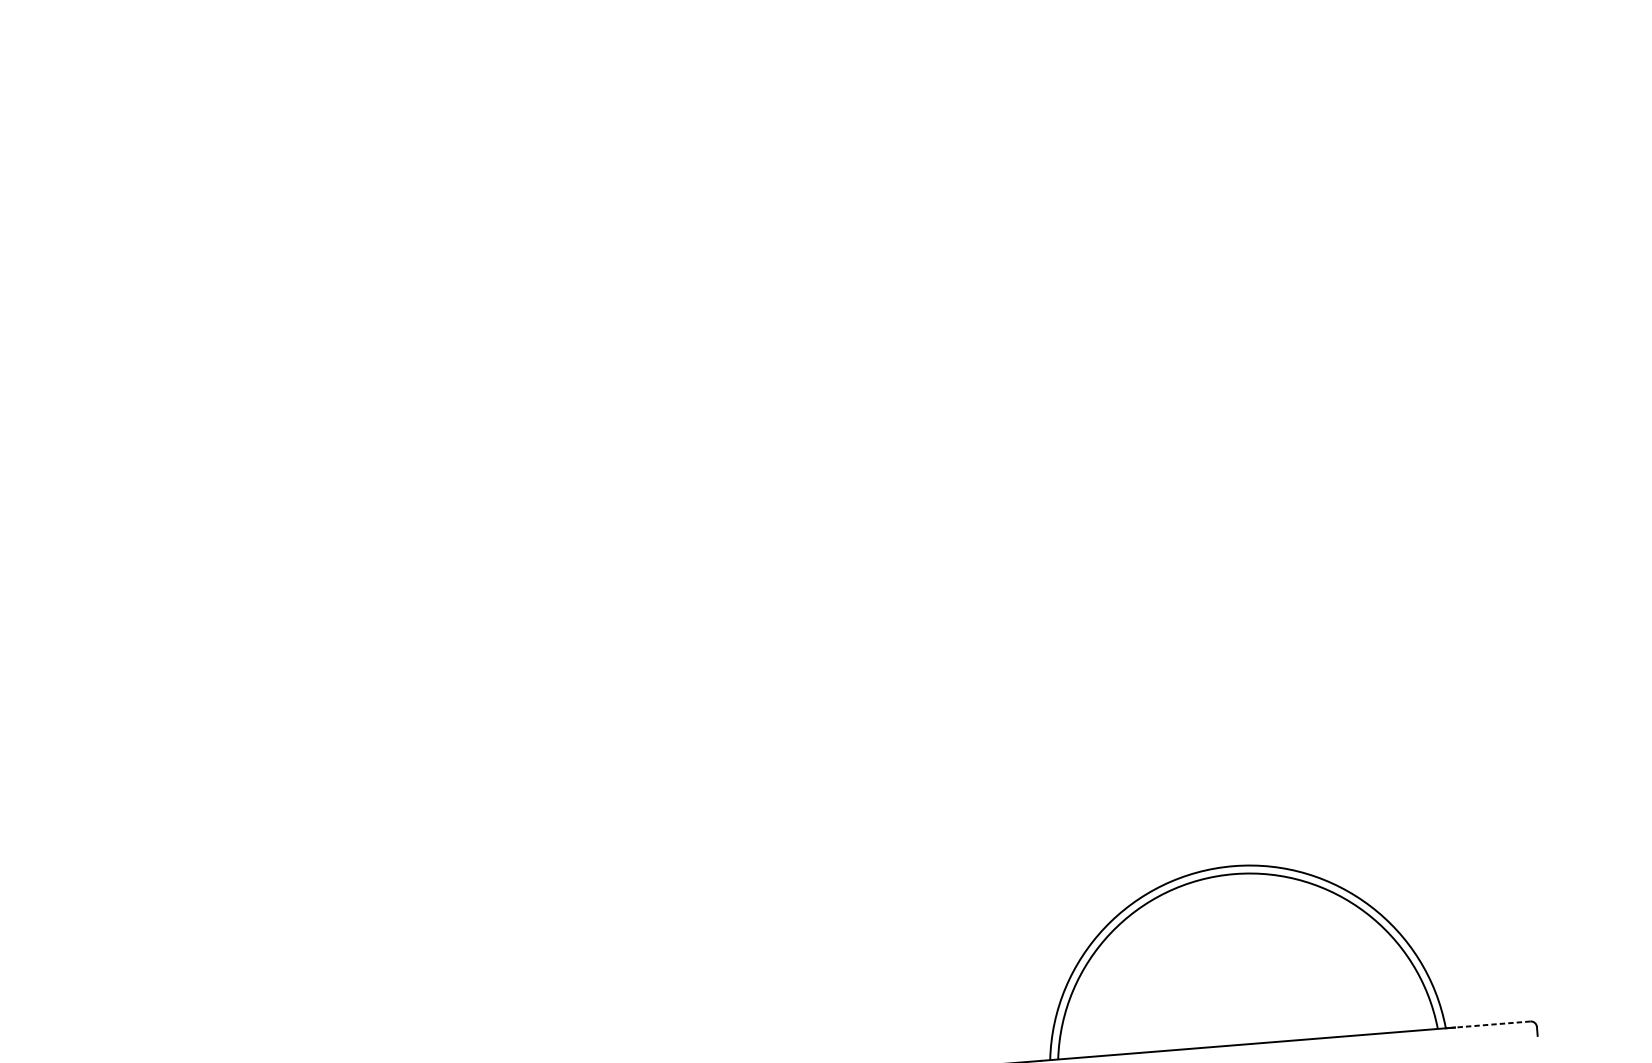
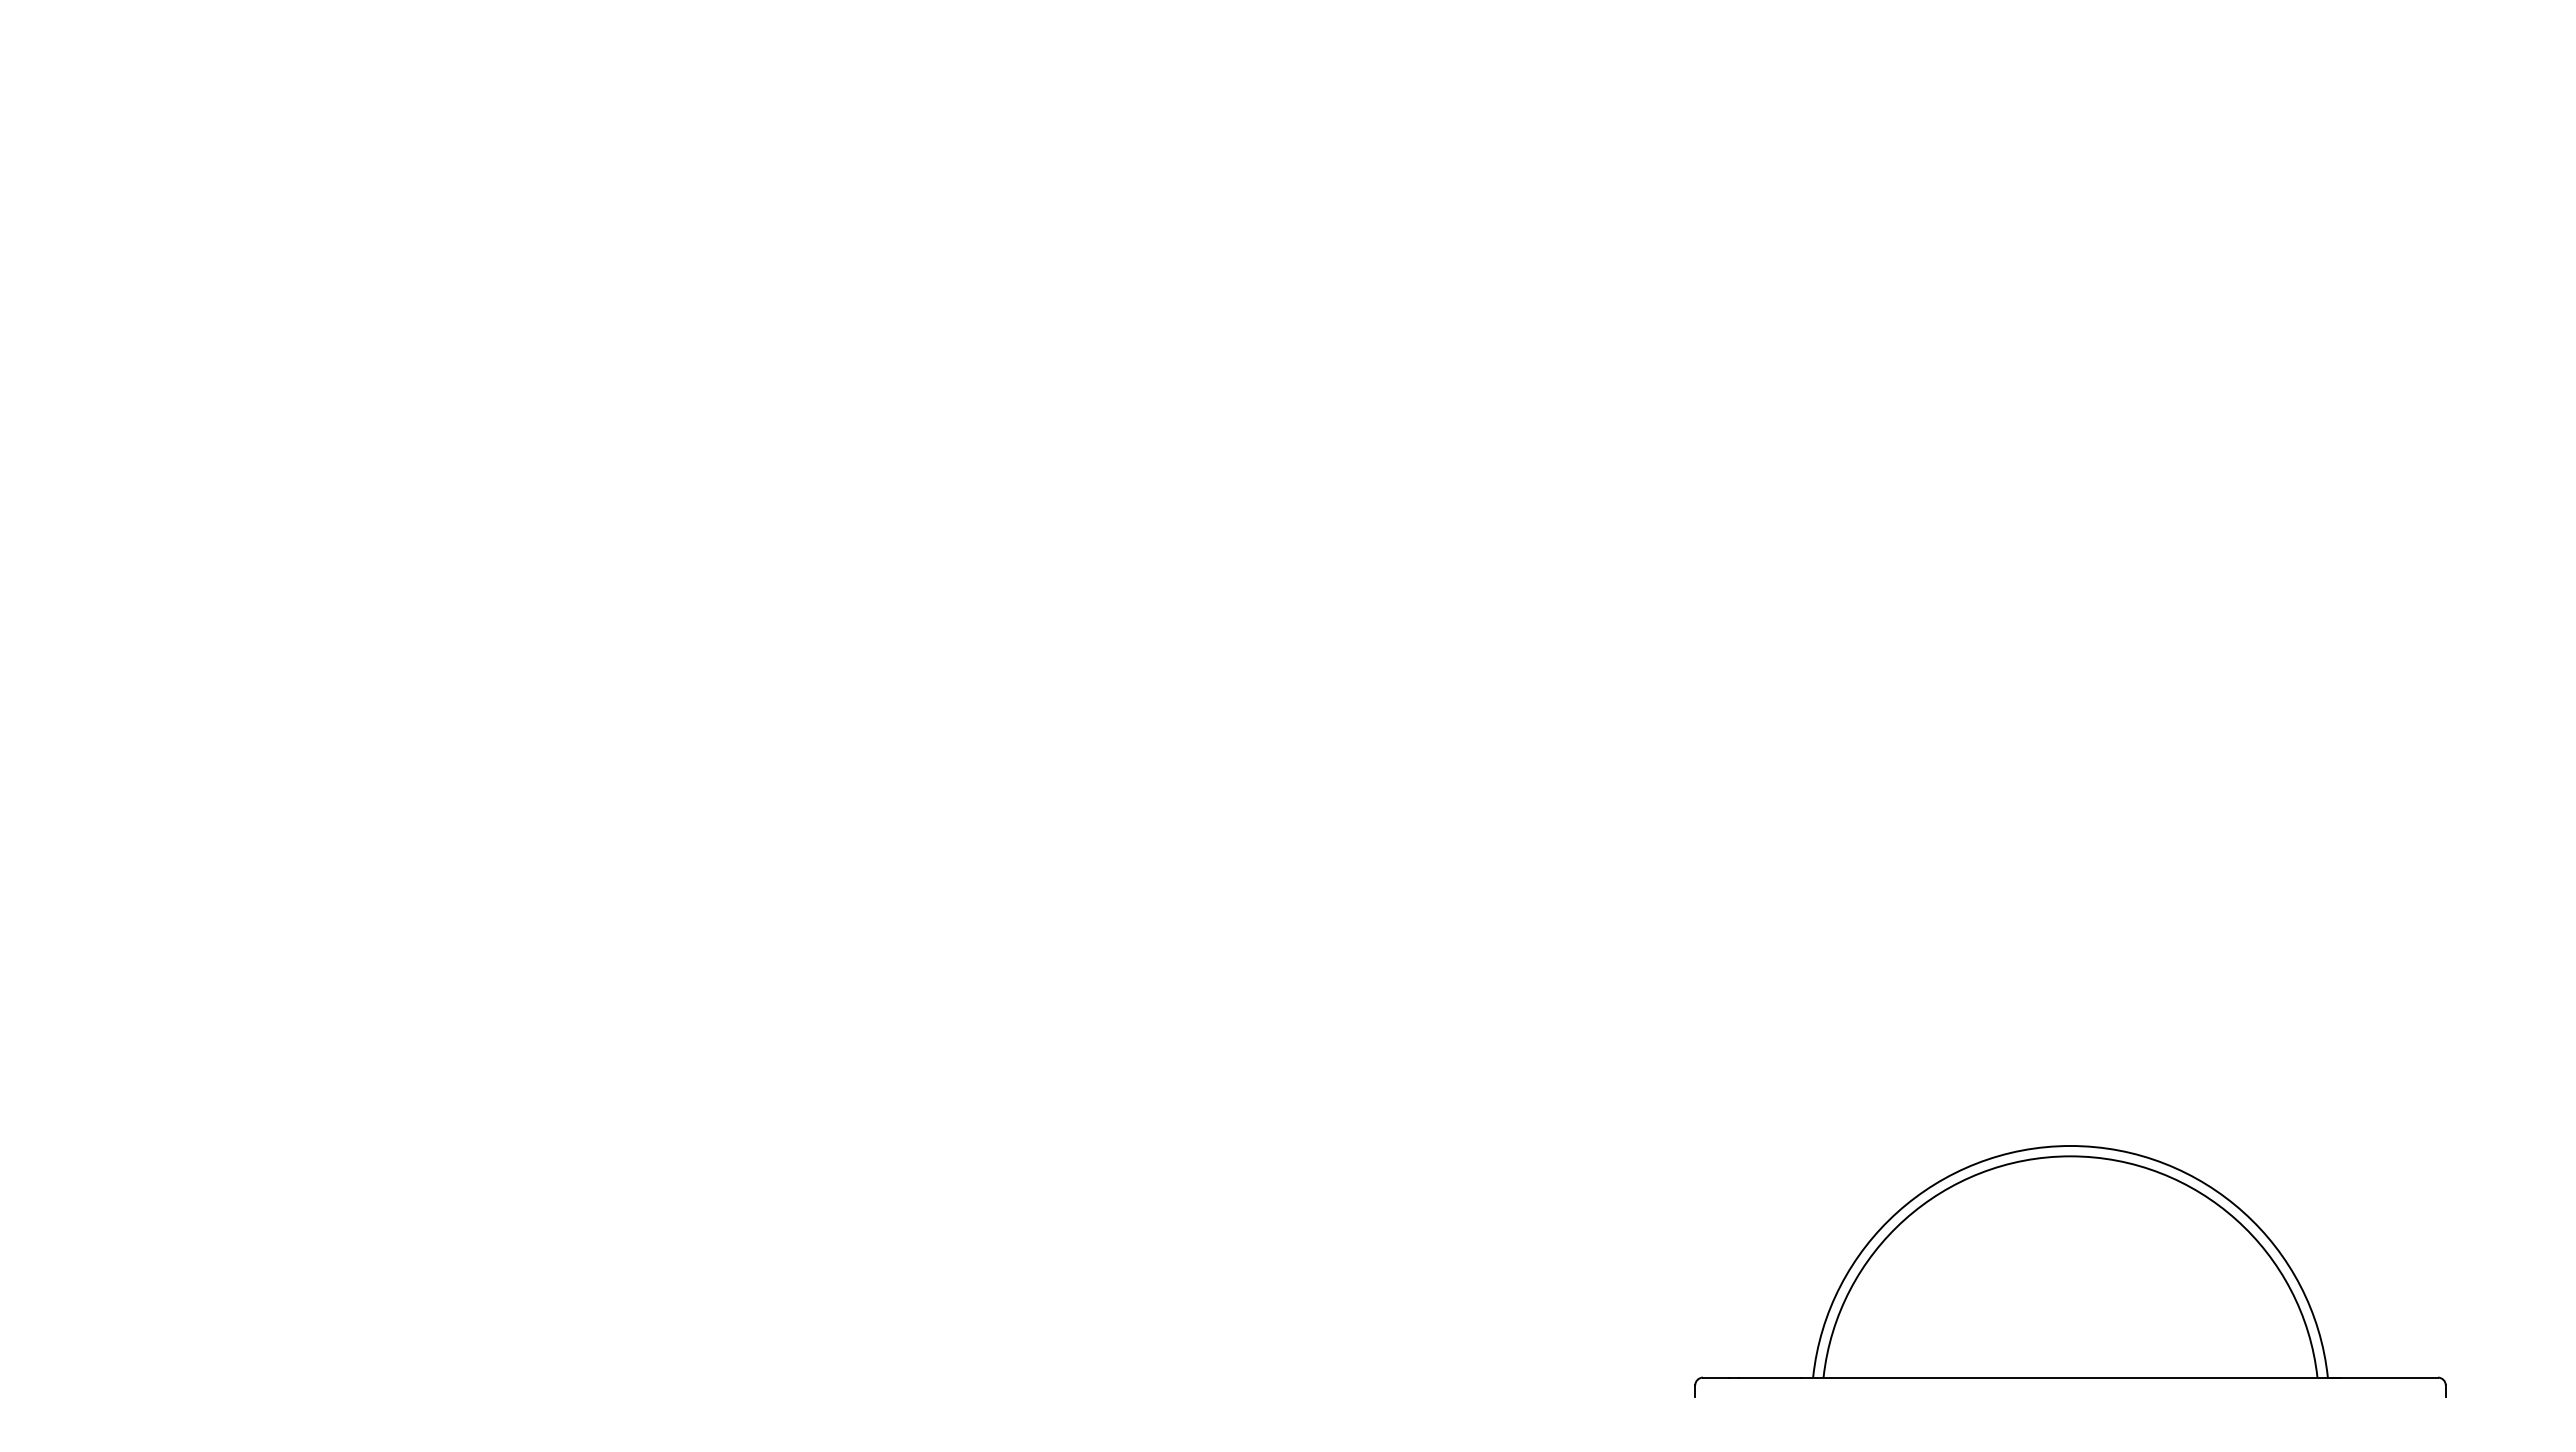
line: (1492, 1024) -> (2388, 1377), dashed -> solid

